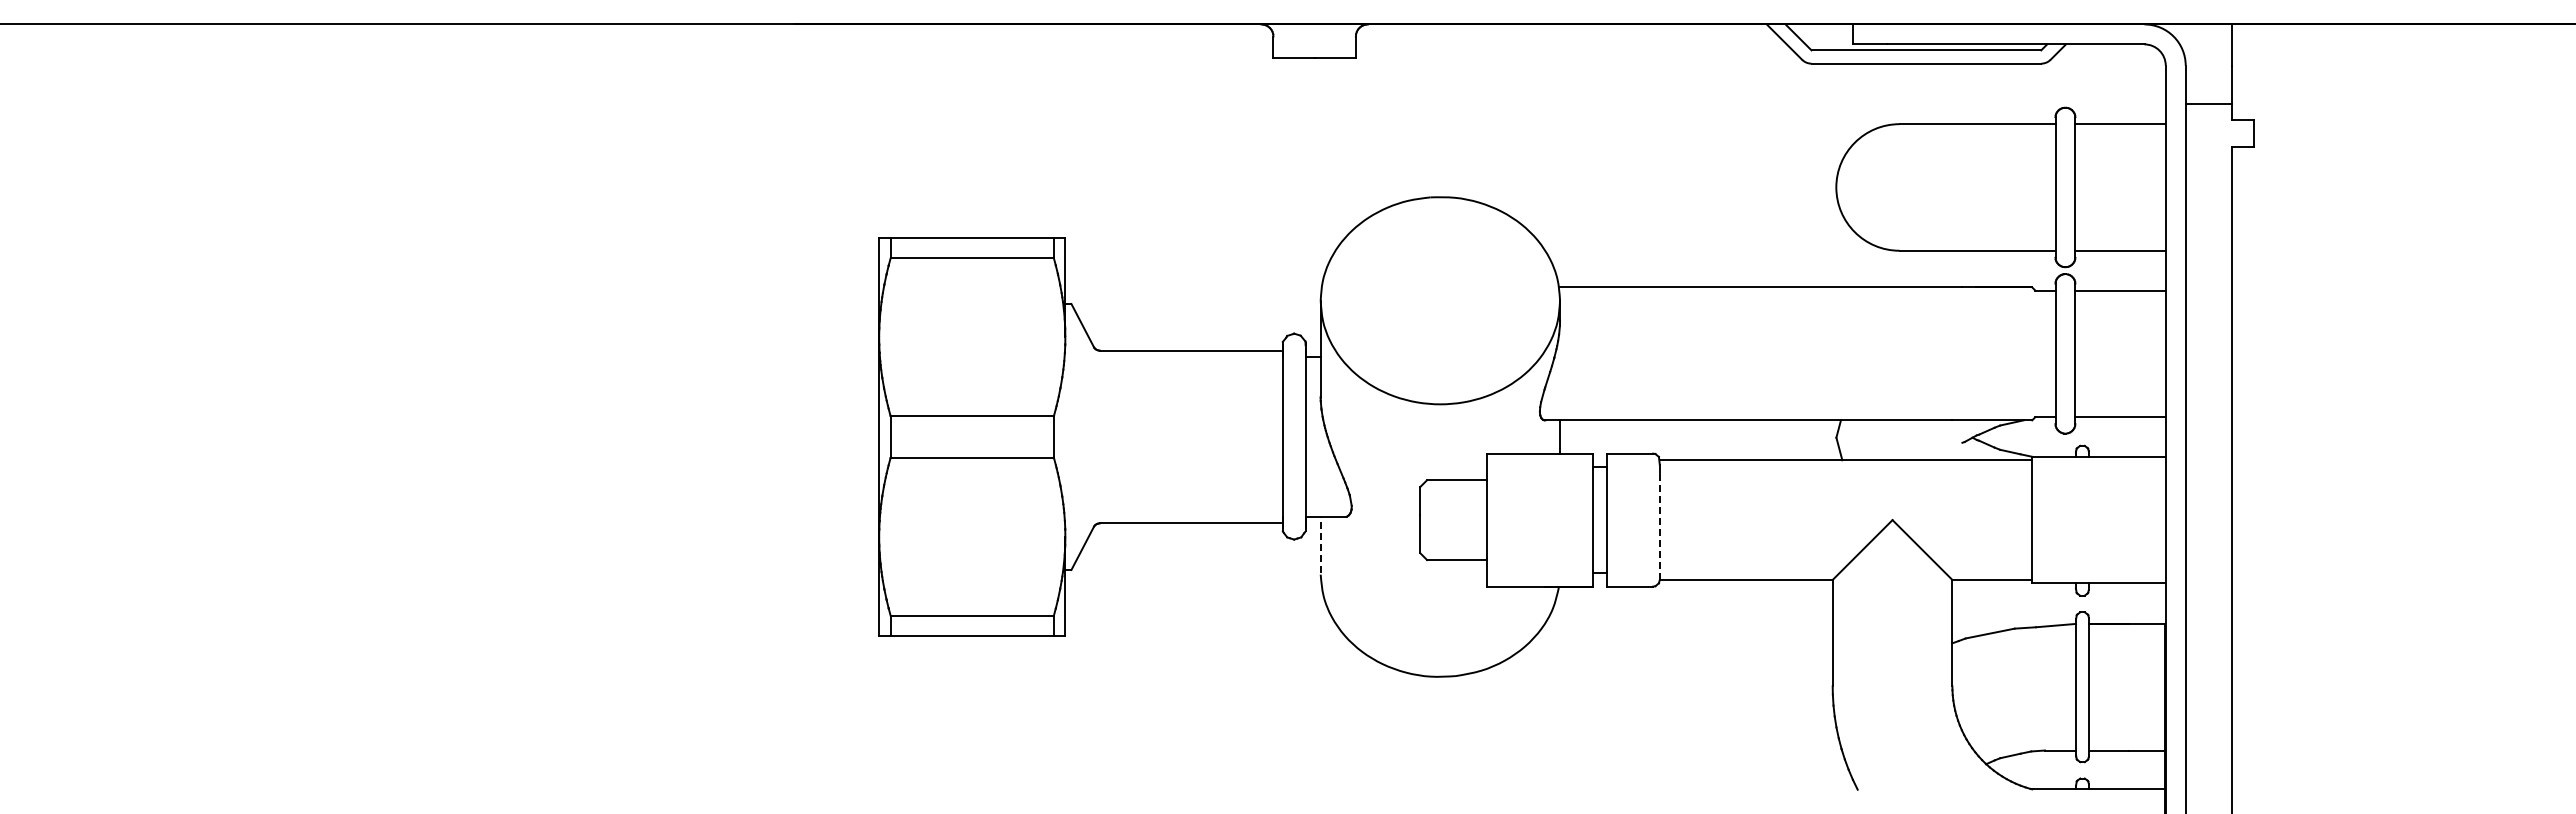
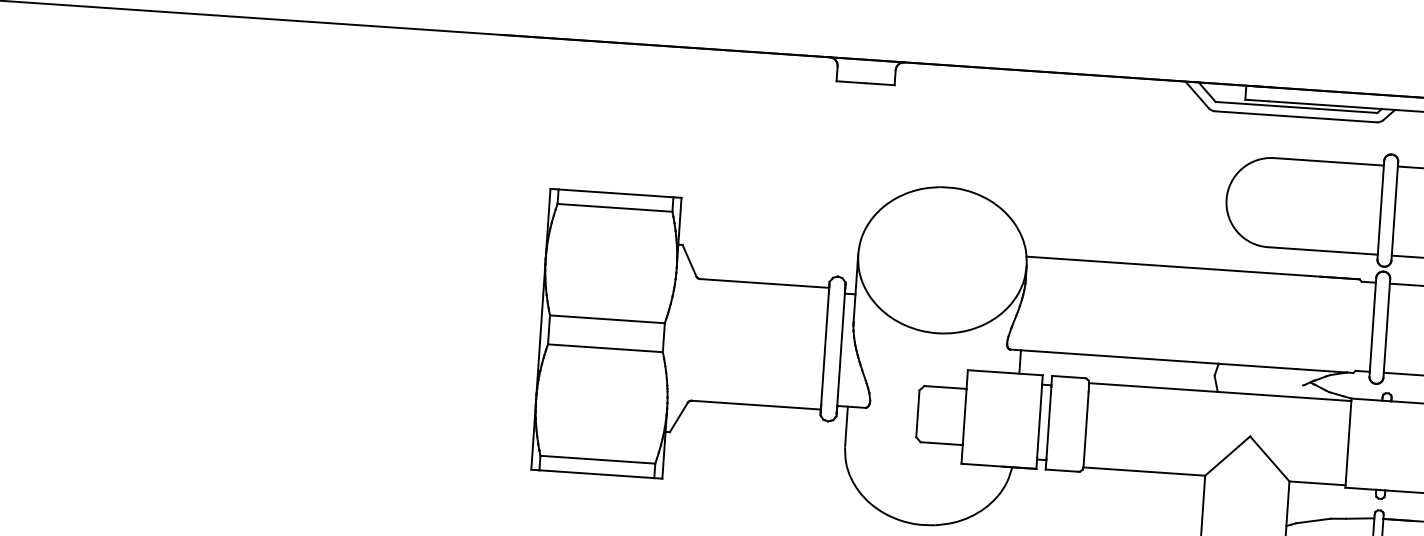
line: (1659, 526) -> (1085, 429), dashed -> solid
line: (1320, 544) -> (846, 426), dashed -> solid

